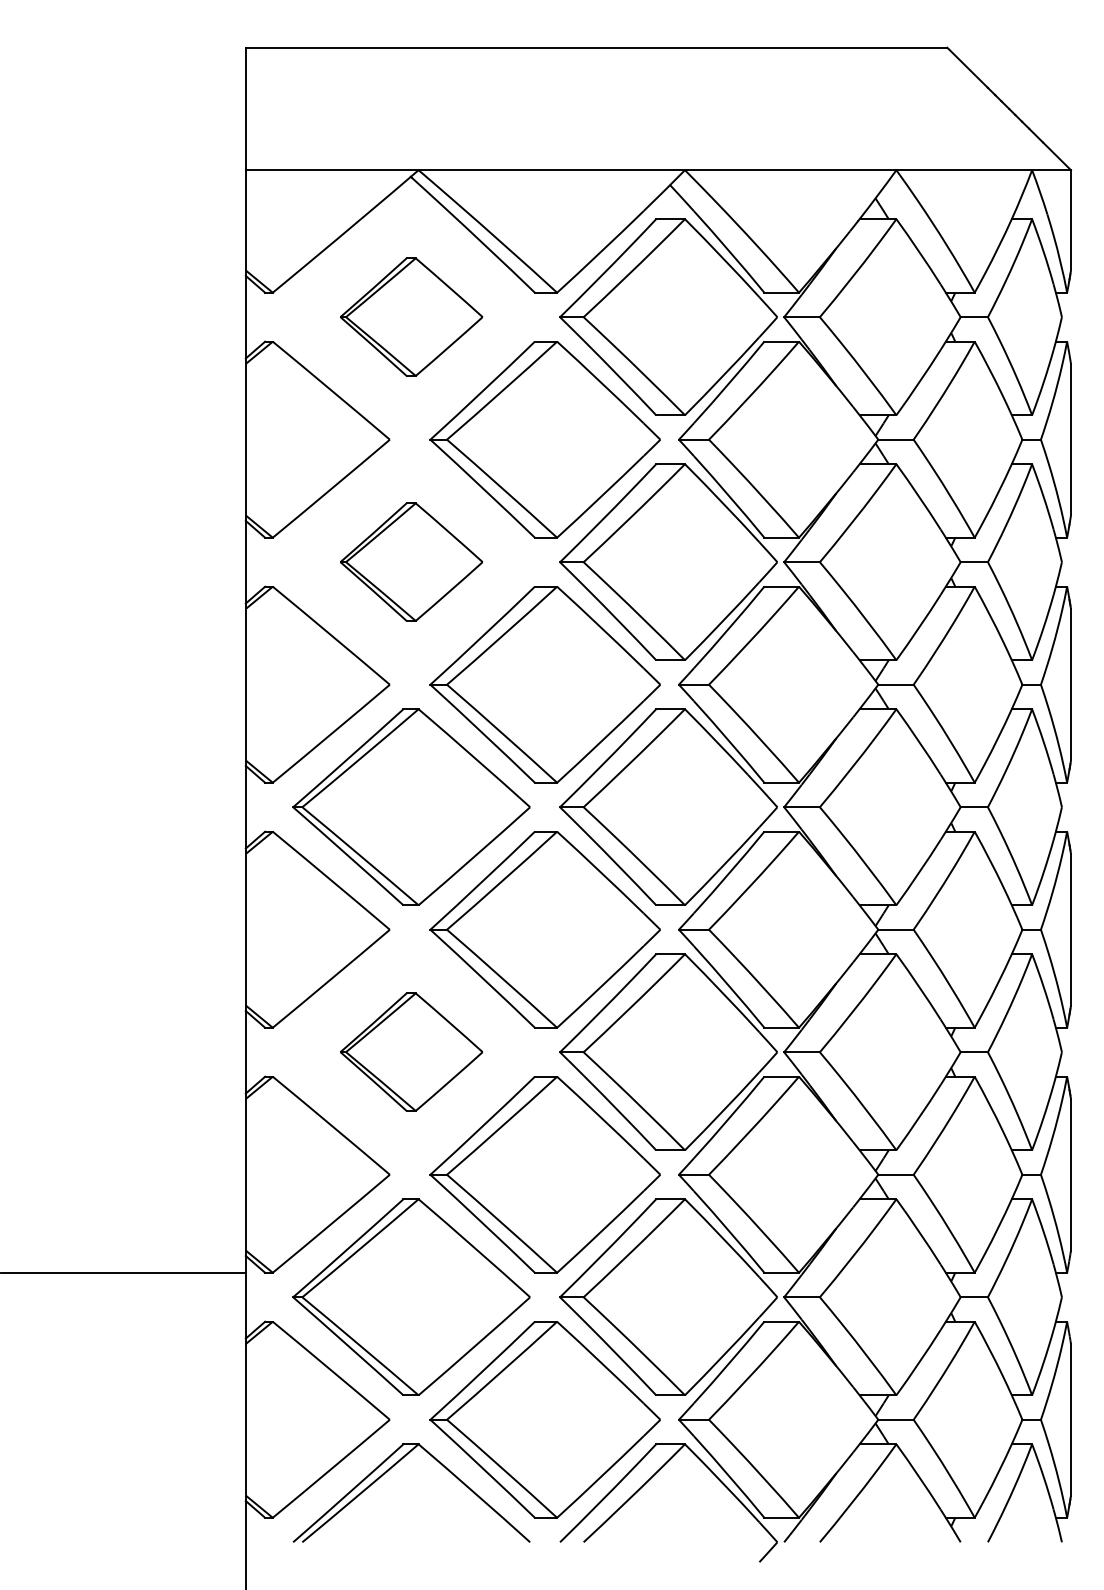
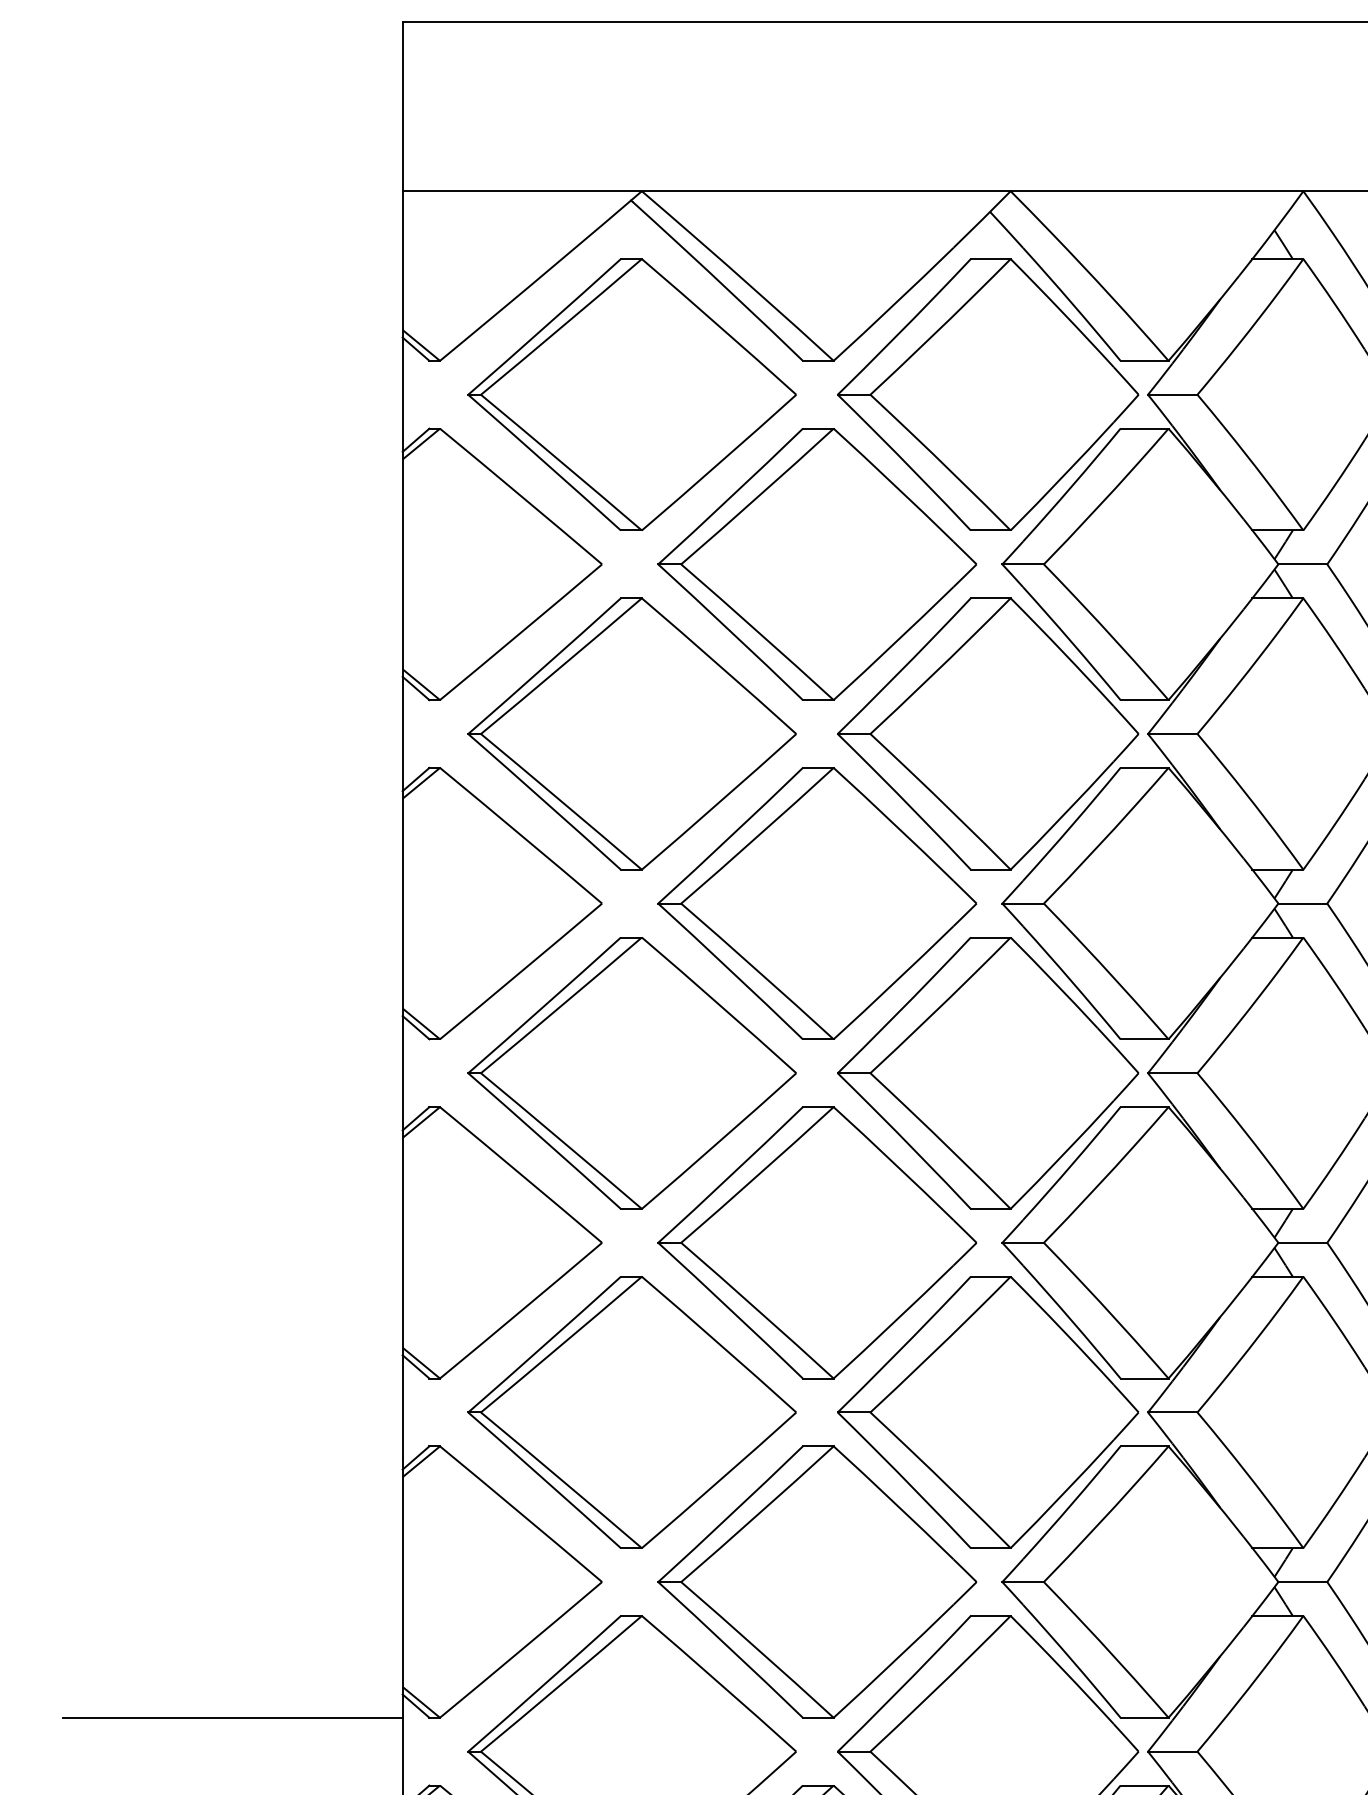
part: (411, 316) -> (632, 393), size x1.67
part: (411, 561) -> (632, 732), size x1.67
part: (411, 1051) -> (632, 1411), size x1.67

